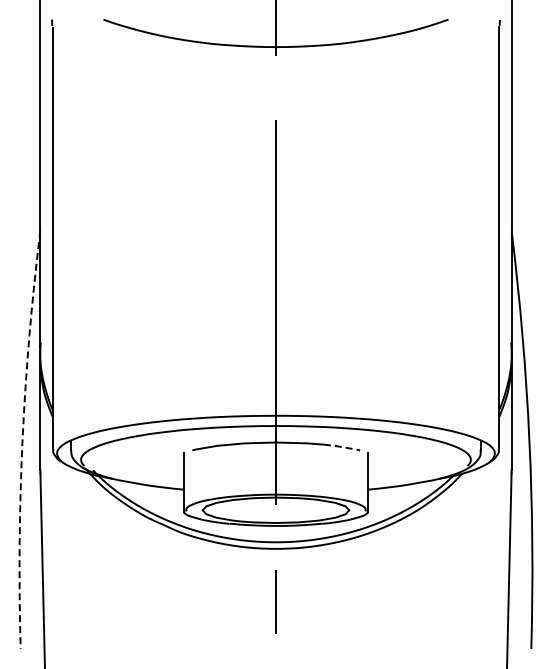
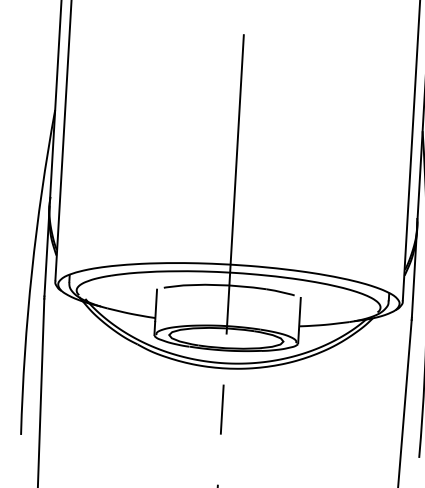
arc: (22, 439) -> (31, 271), dashed -> solid
line: (342, 447) -> (281, 292), dashed -> solid

